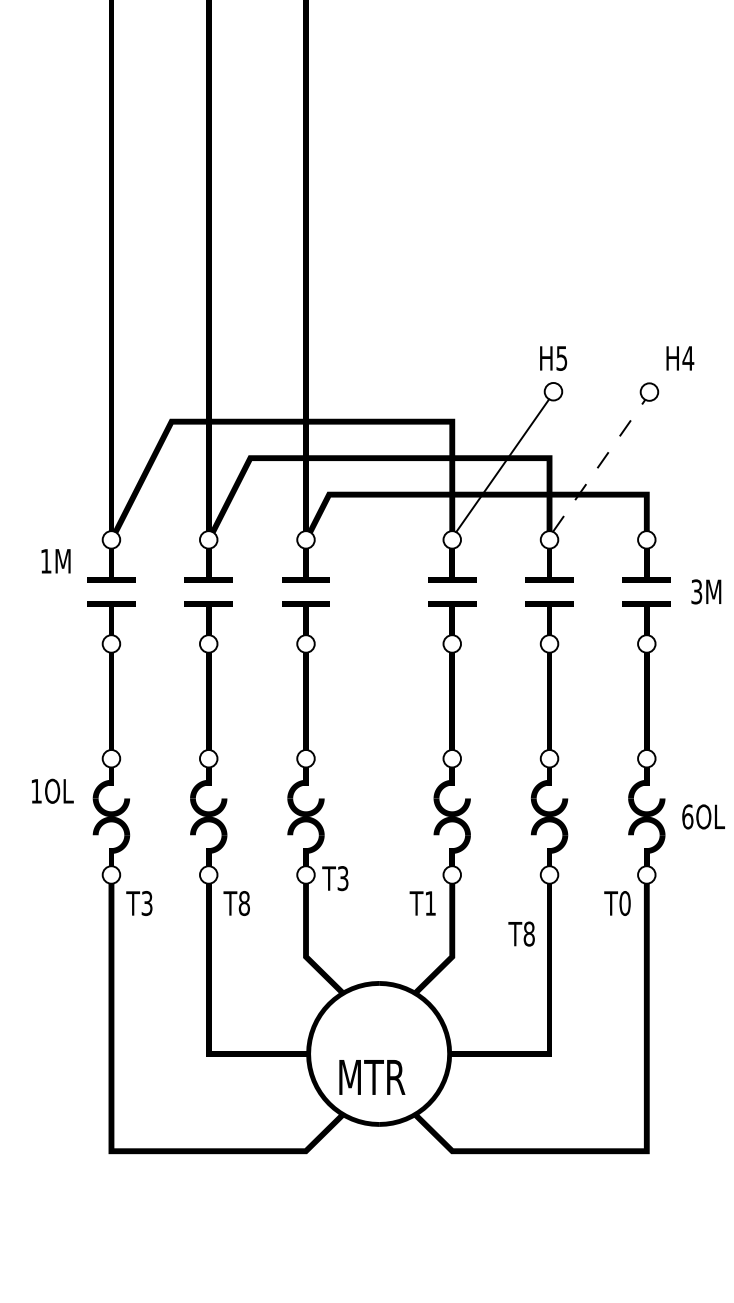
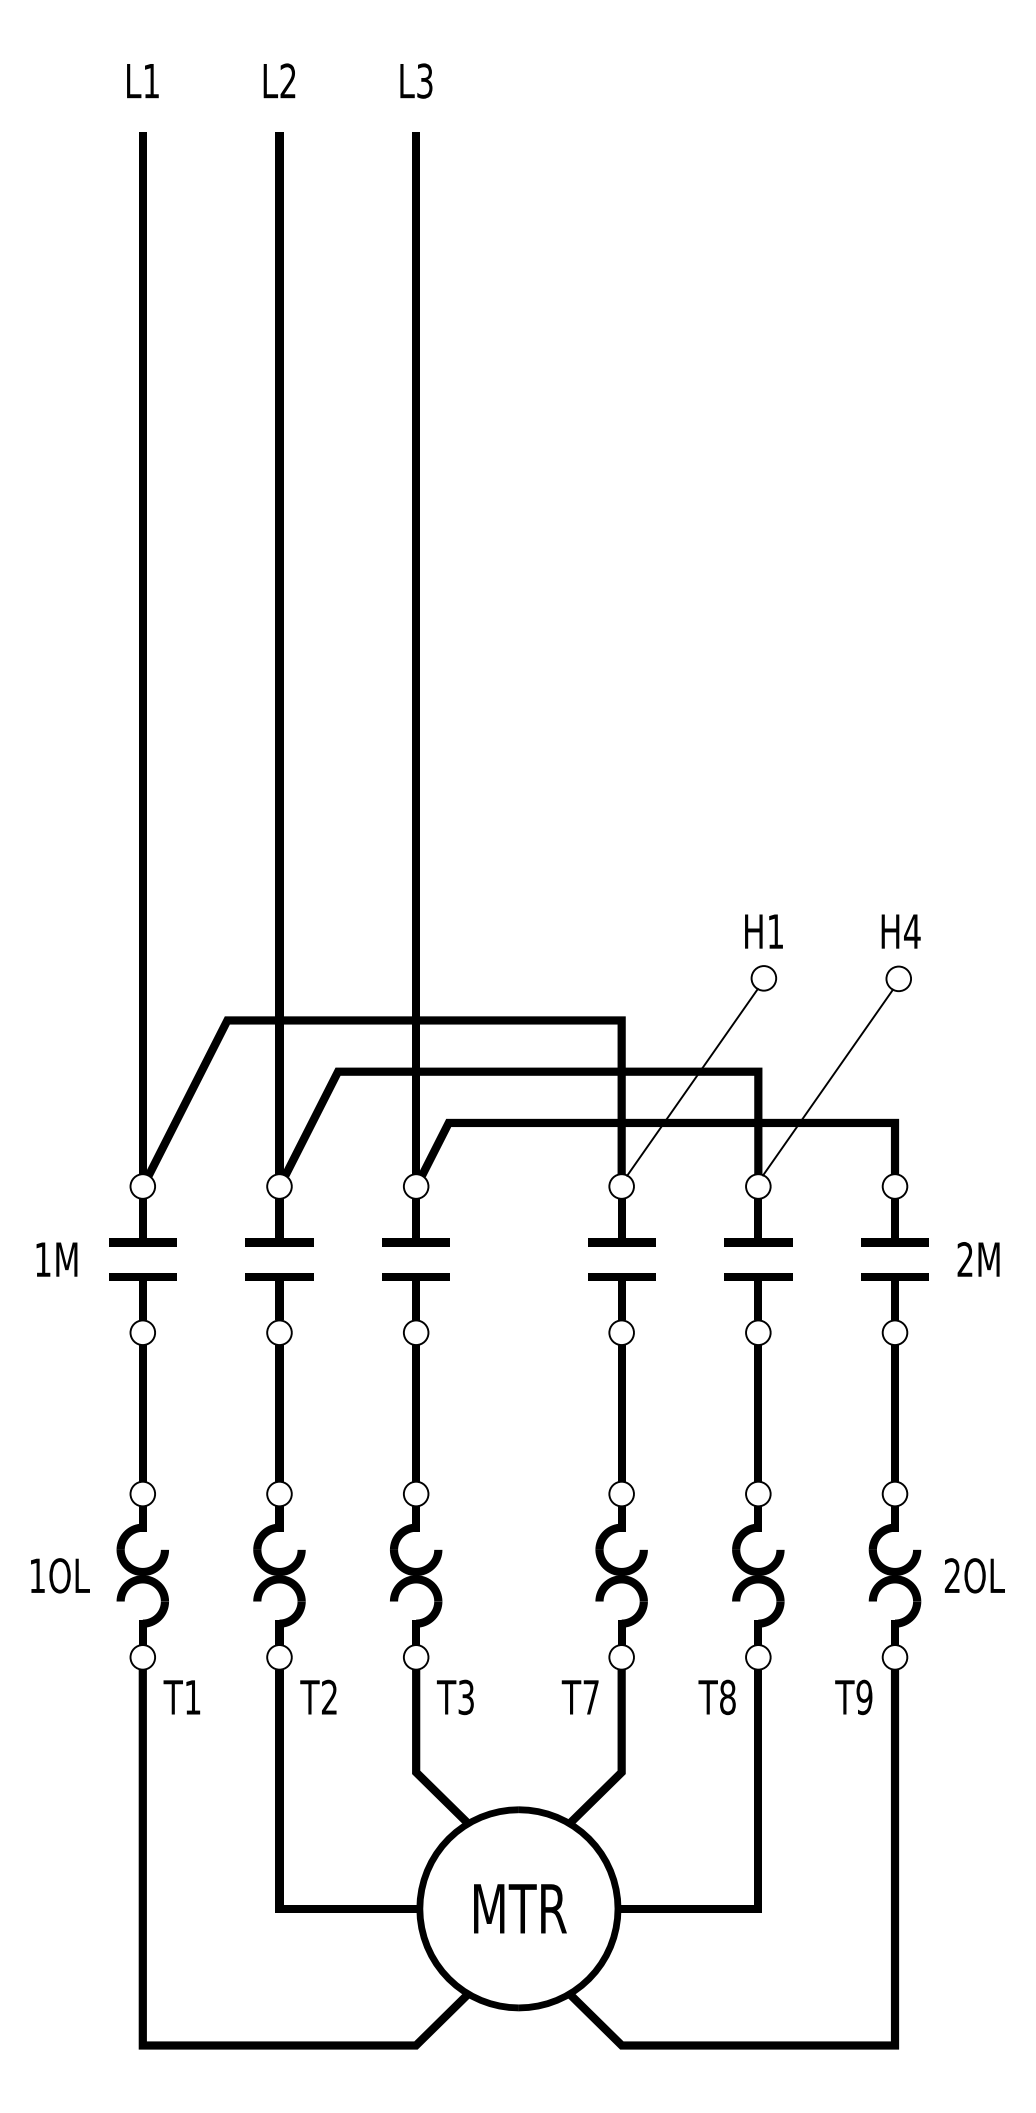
text: (561, 358) -> (775, 931), H5 -> H1
text: (679, 358) -> (900, 931), moved
line: (599, 465) -> (828, 1082), dashed -> solid
text: (55, 561) -> (56, 1259), moved
text: (696, 591) -> (964, 1259), 3M -> 2M
text: (52, 791) -> (60, 1575), moved
text: (687, 816) -> (952, 1575), 6OL -> 2OL
text: (335, 878) -> (455, 1697), moved
text: (146, 903) -> (192, 1697), T3 -> T1
text: (244, 903) -> (329, 1697), T8 -> T2
text: (430, 903) -> (590, 1697), T1 -> T7
text: (625, 903) -> (864, 1697), T0 -> T9
text: (521, 934) -> (716, 1697), moved
text: (372, 1077) -> (520, 1908), moved

